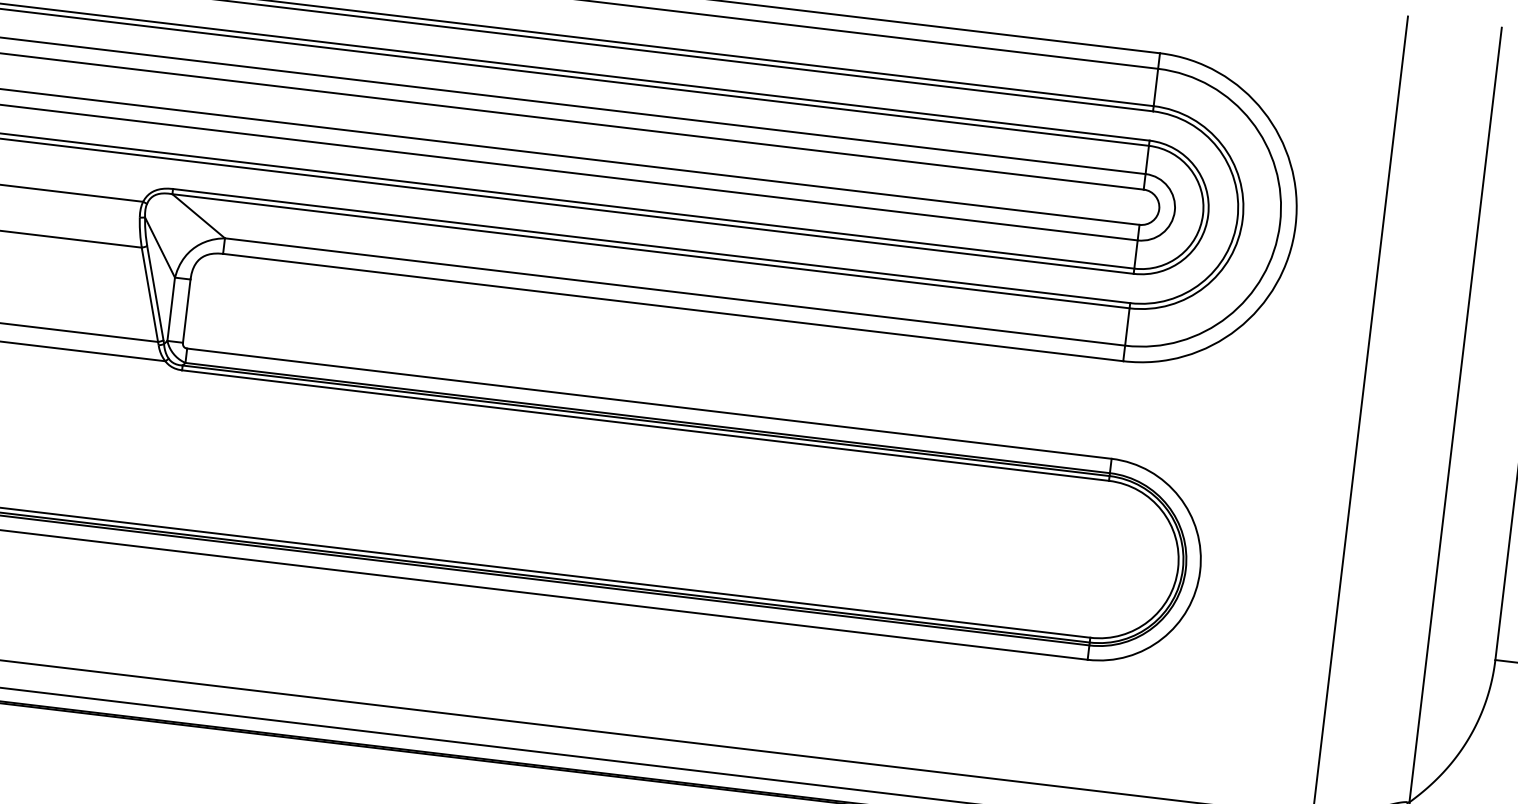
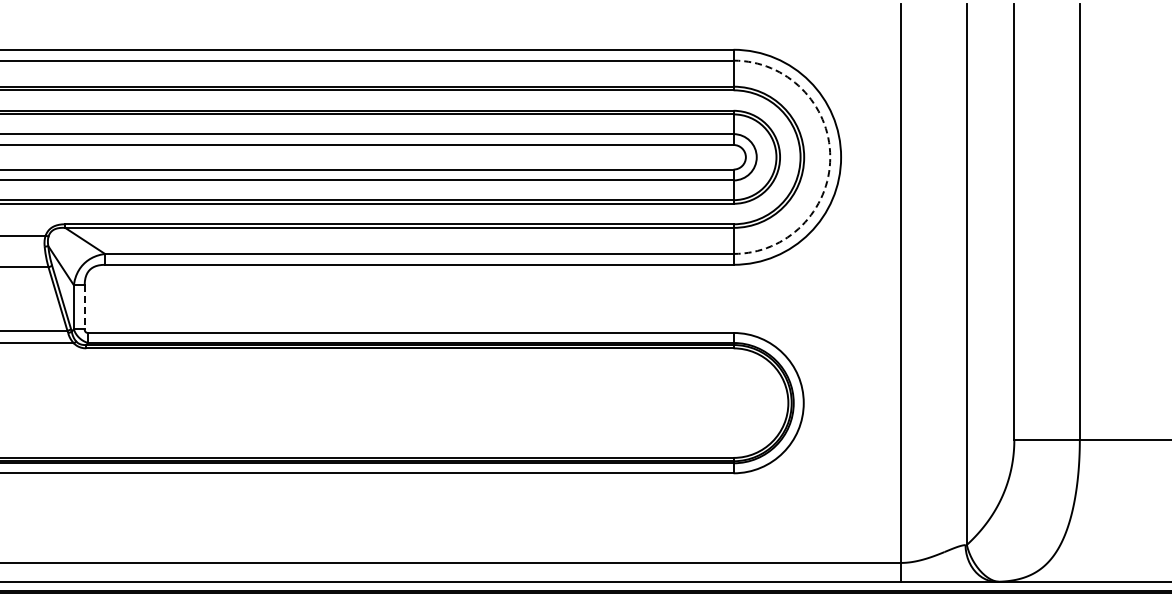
arc: (1280, 224) -> (830, 157), solid -> dashed
line: (186, 311) -> (84, 307), solid -> dashed

